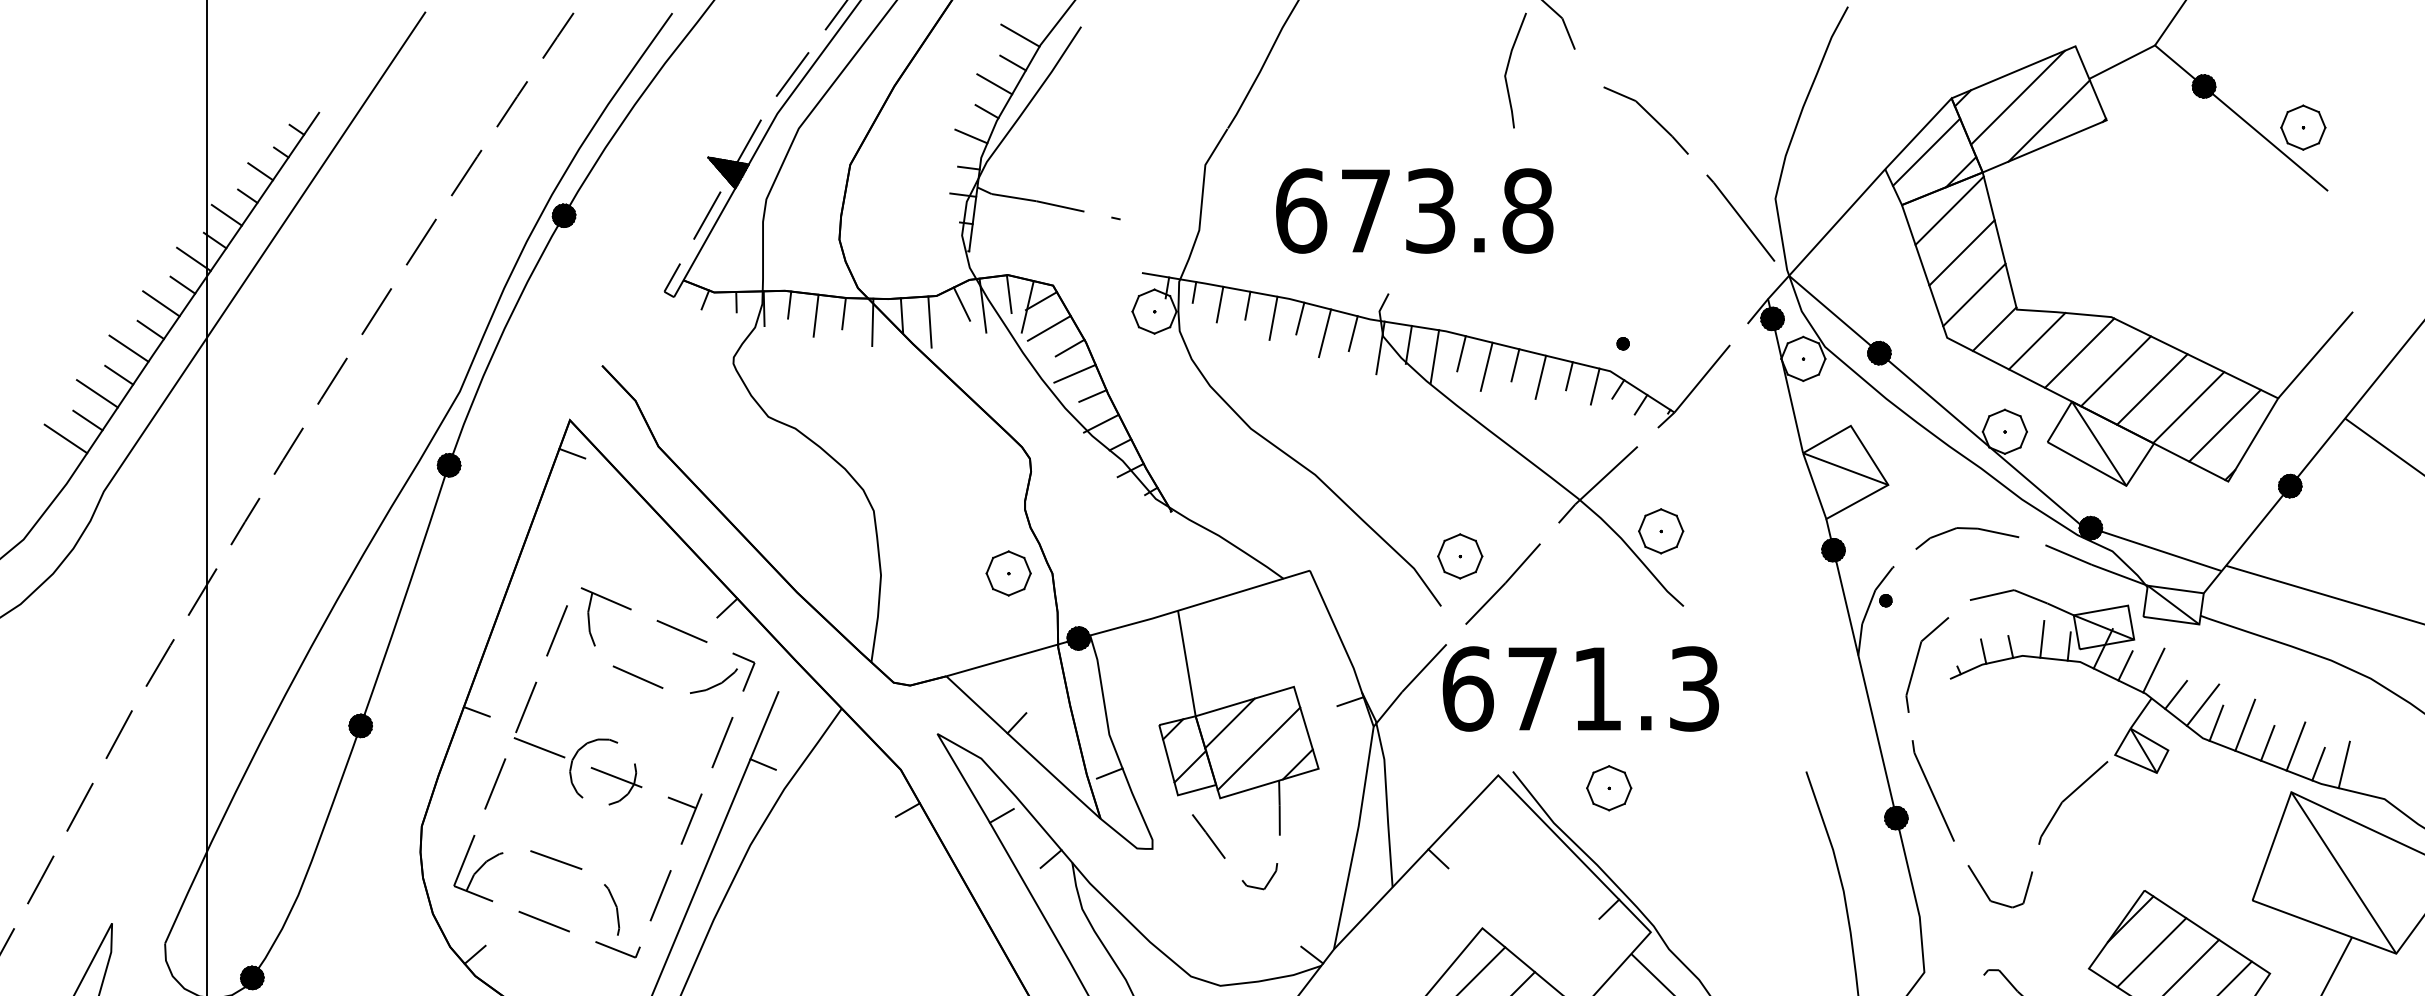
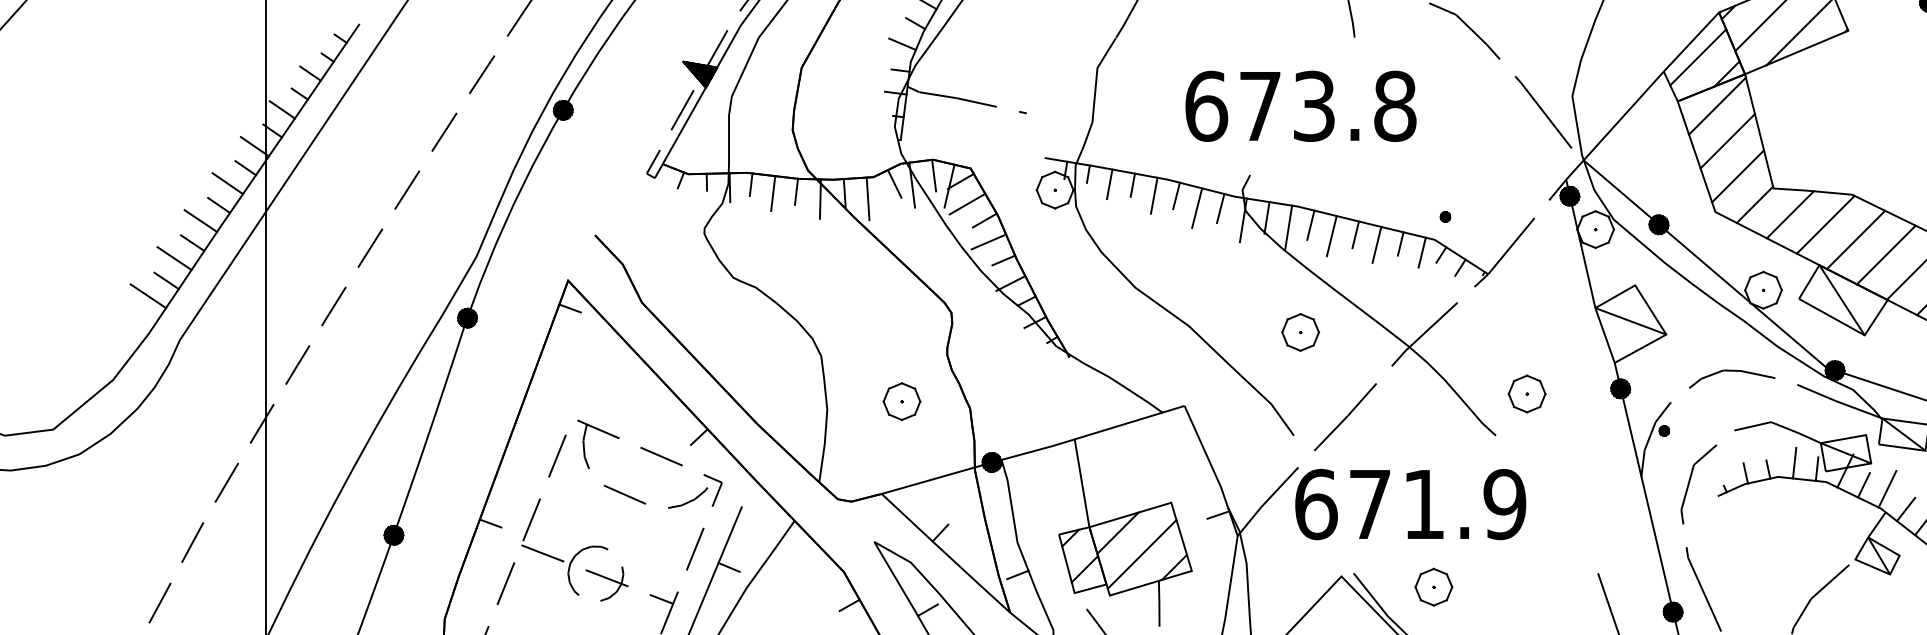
text: (1414, 210) -> (1300, 105), moved
part: (1661, 531) -> (1527, 394), moved
part: (1460, 556) -> (1300, 332), moved
part: (1008, 573) -> (901, 401), moved
text: (1694, 688) -> (1504, 504), 671.3 -> 671.9

